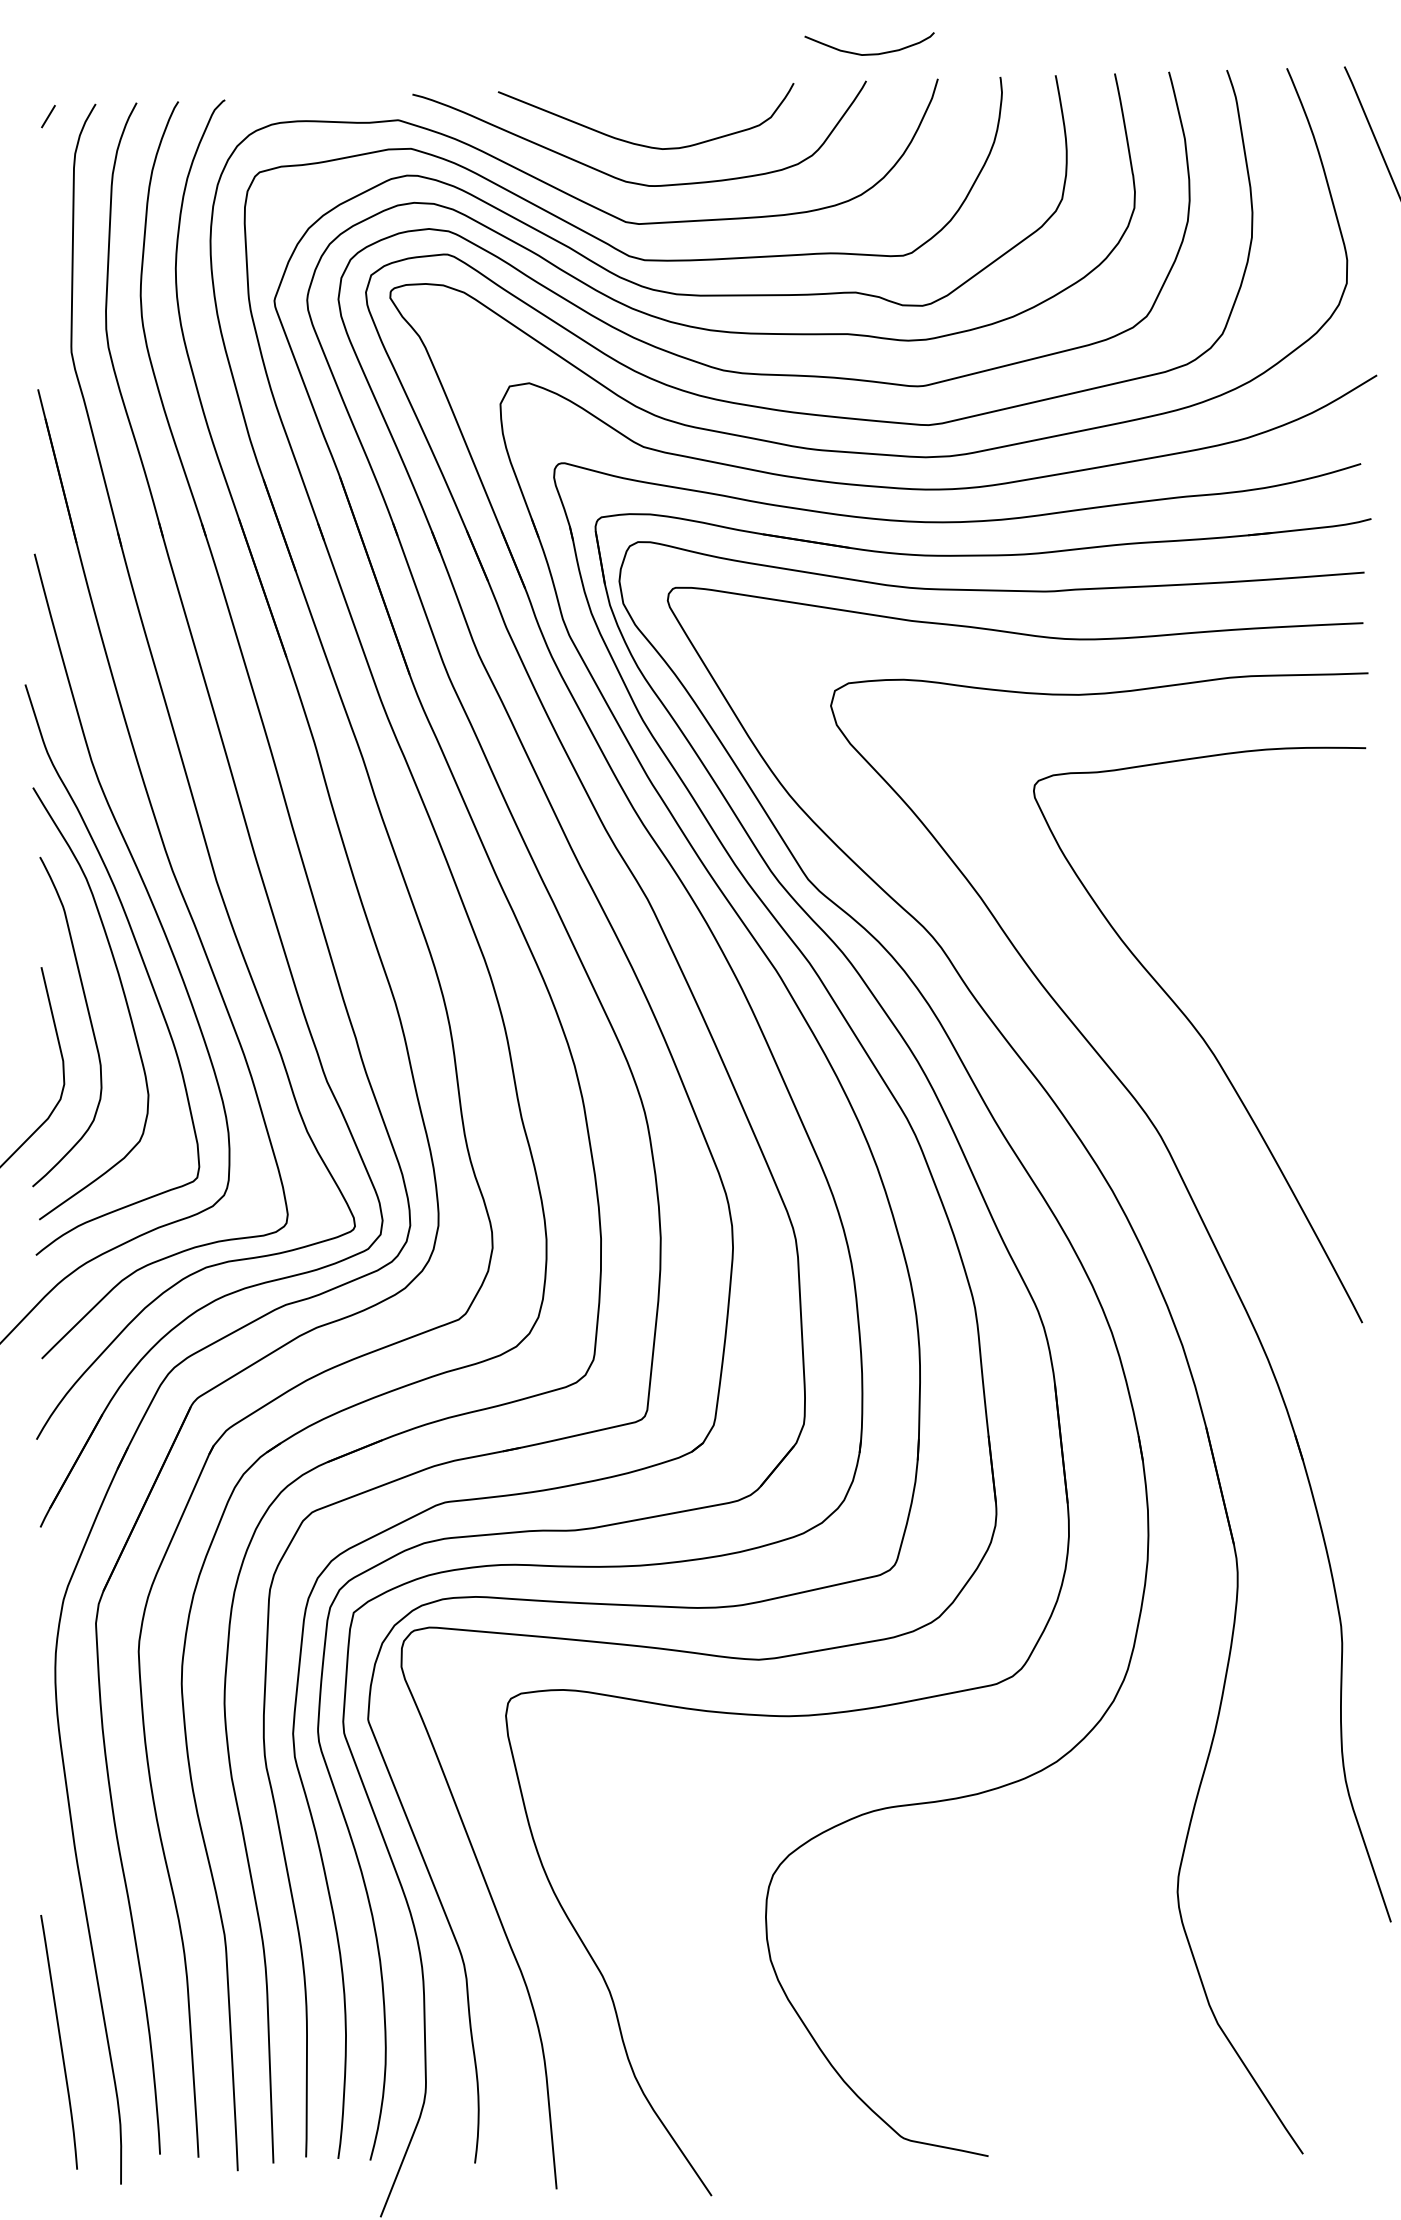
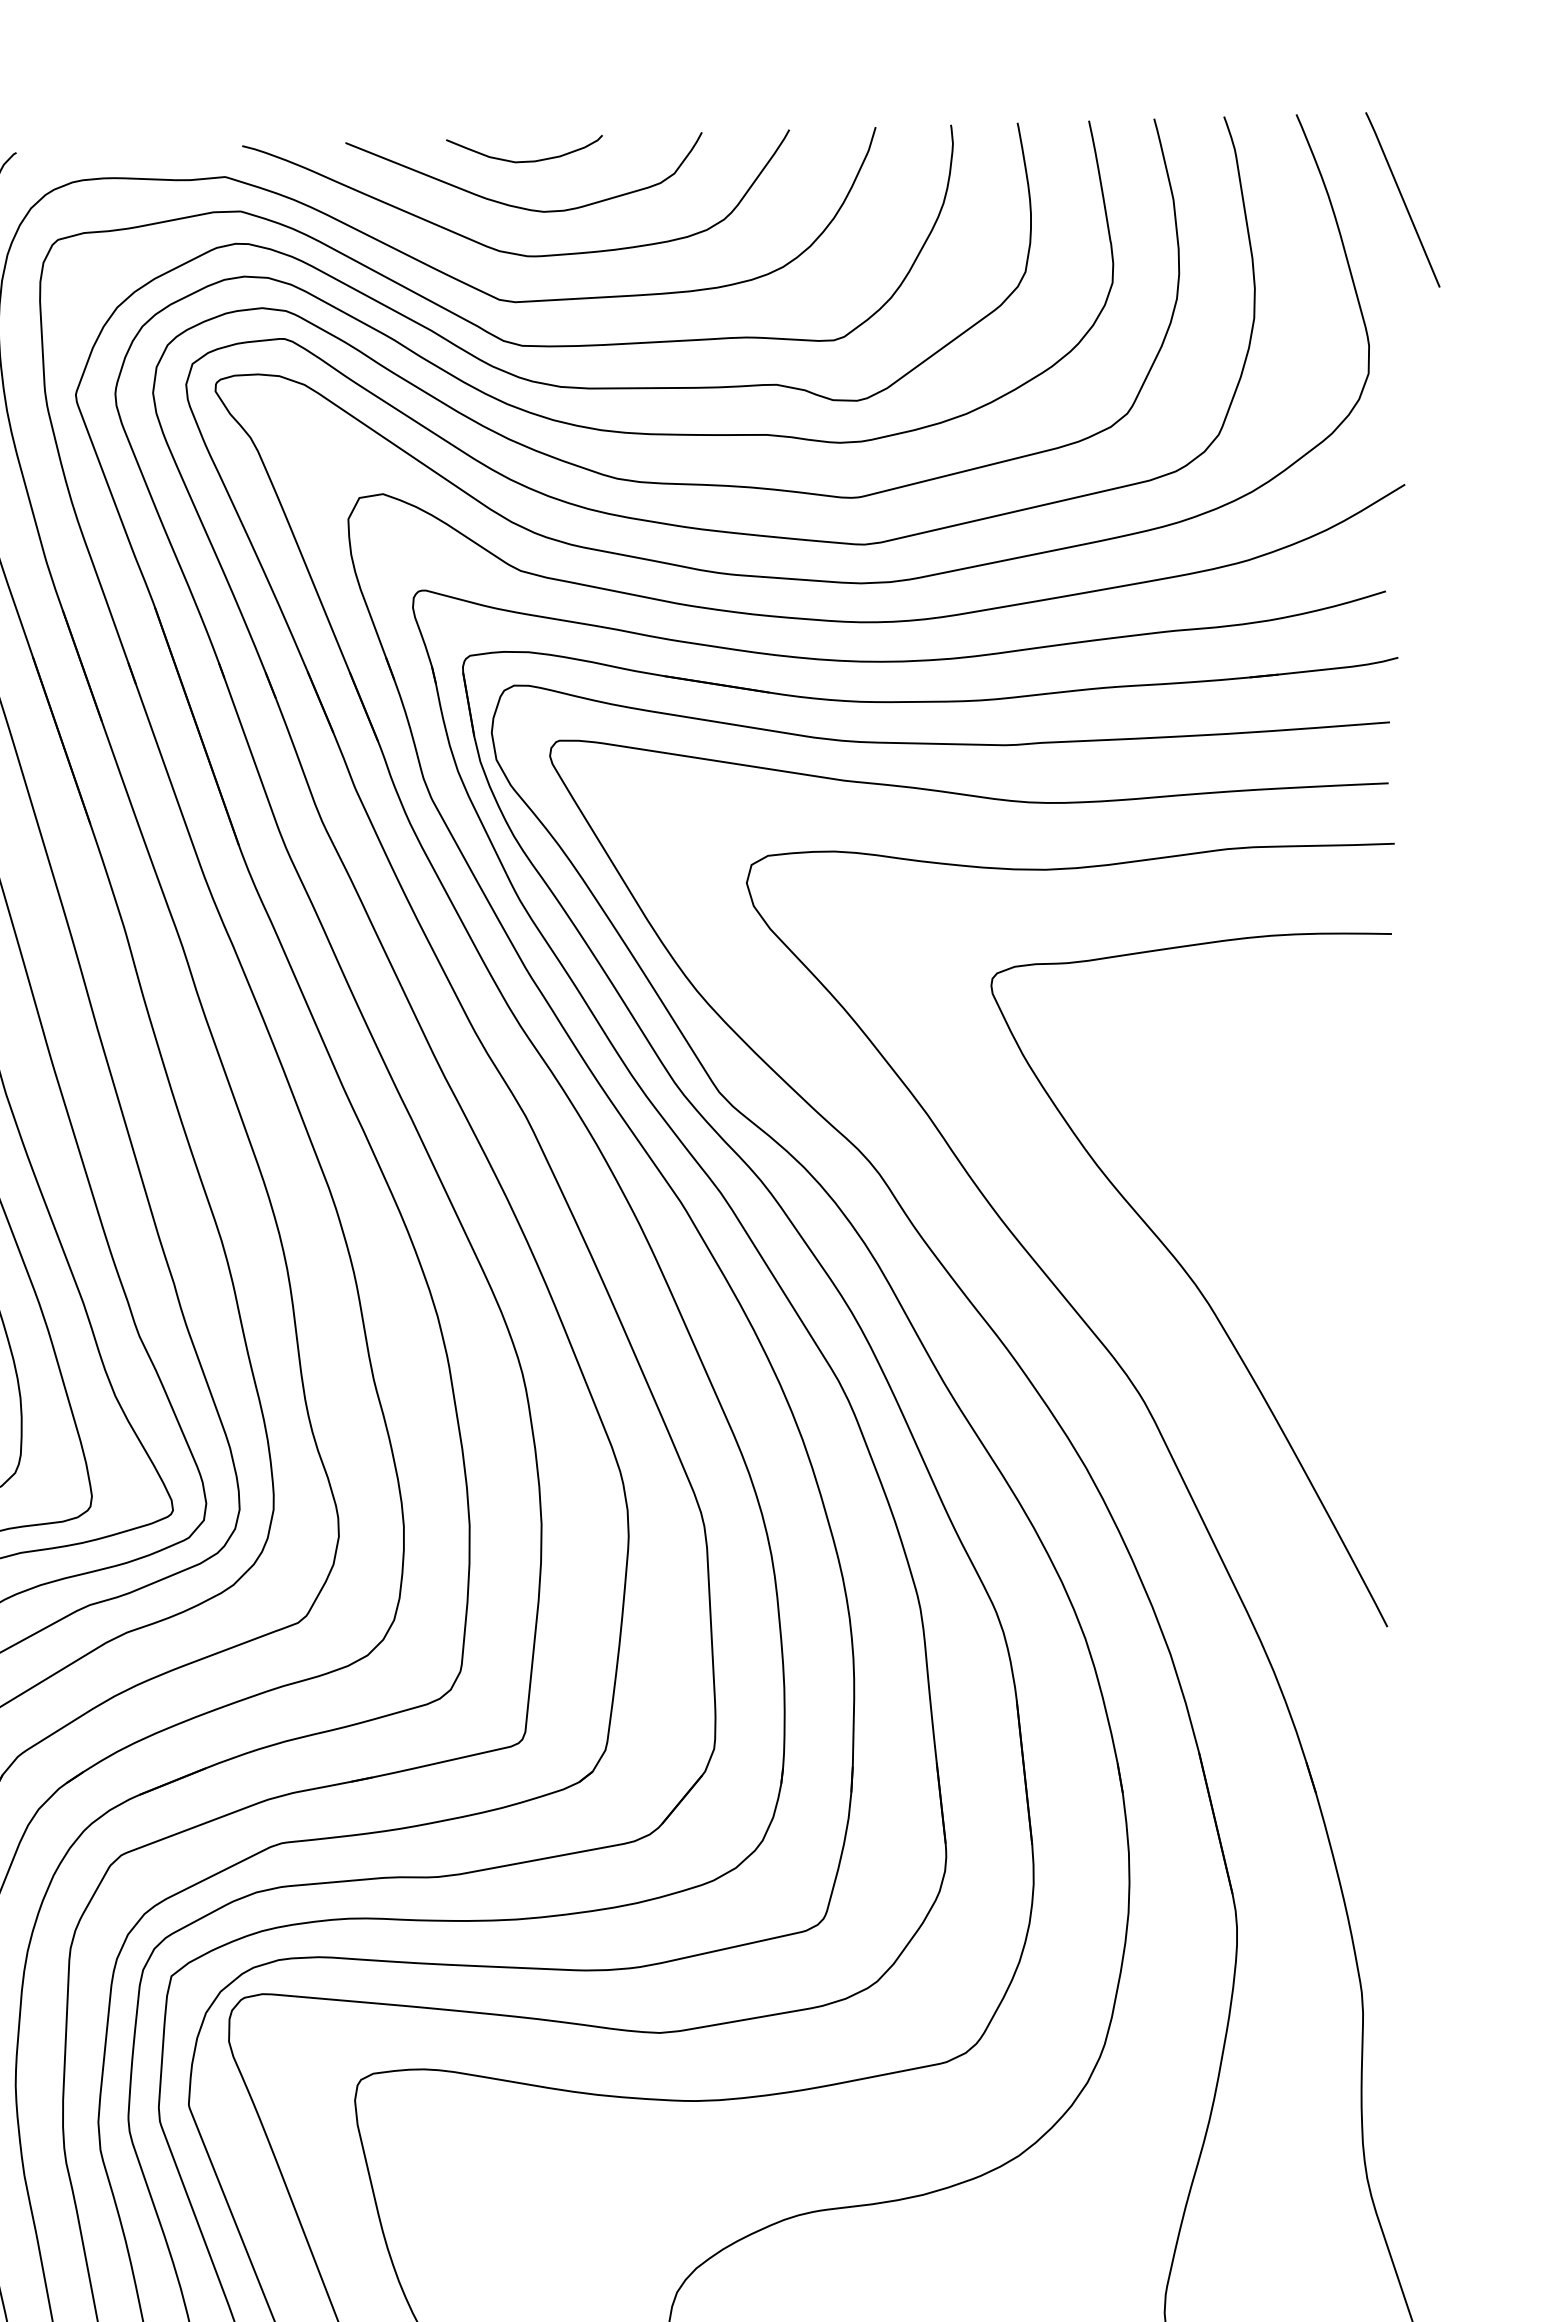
curve: (869, 53) -> (524, 160), moved

